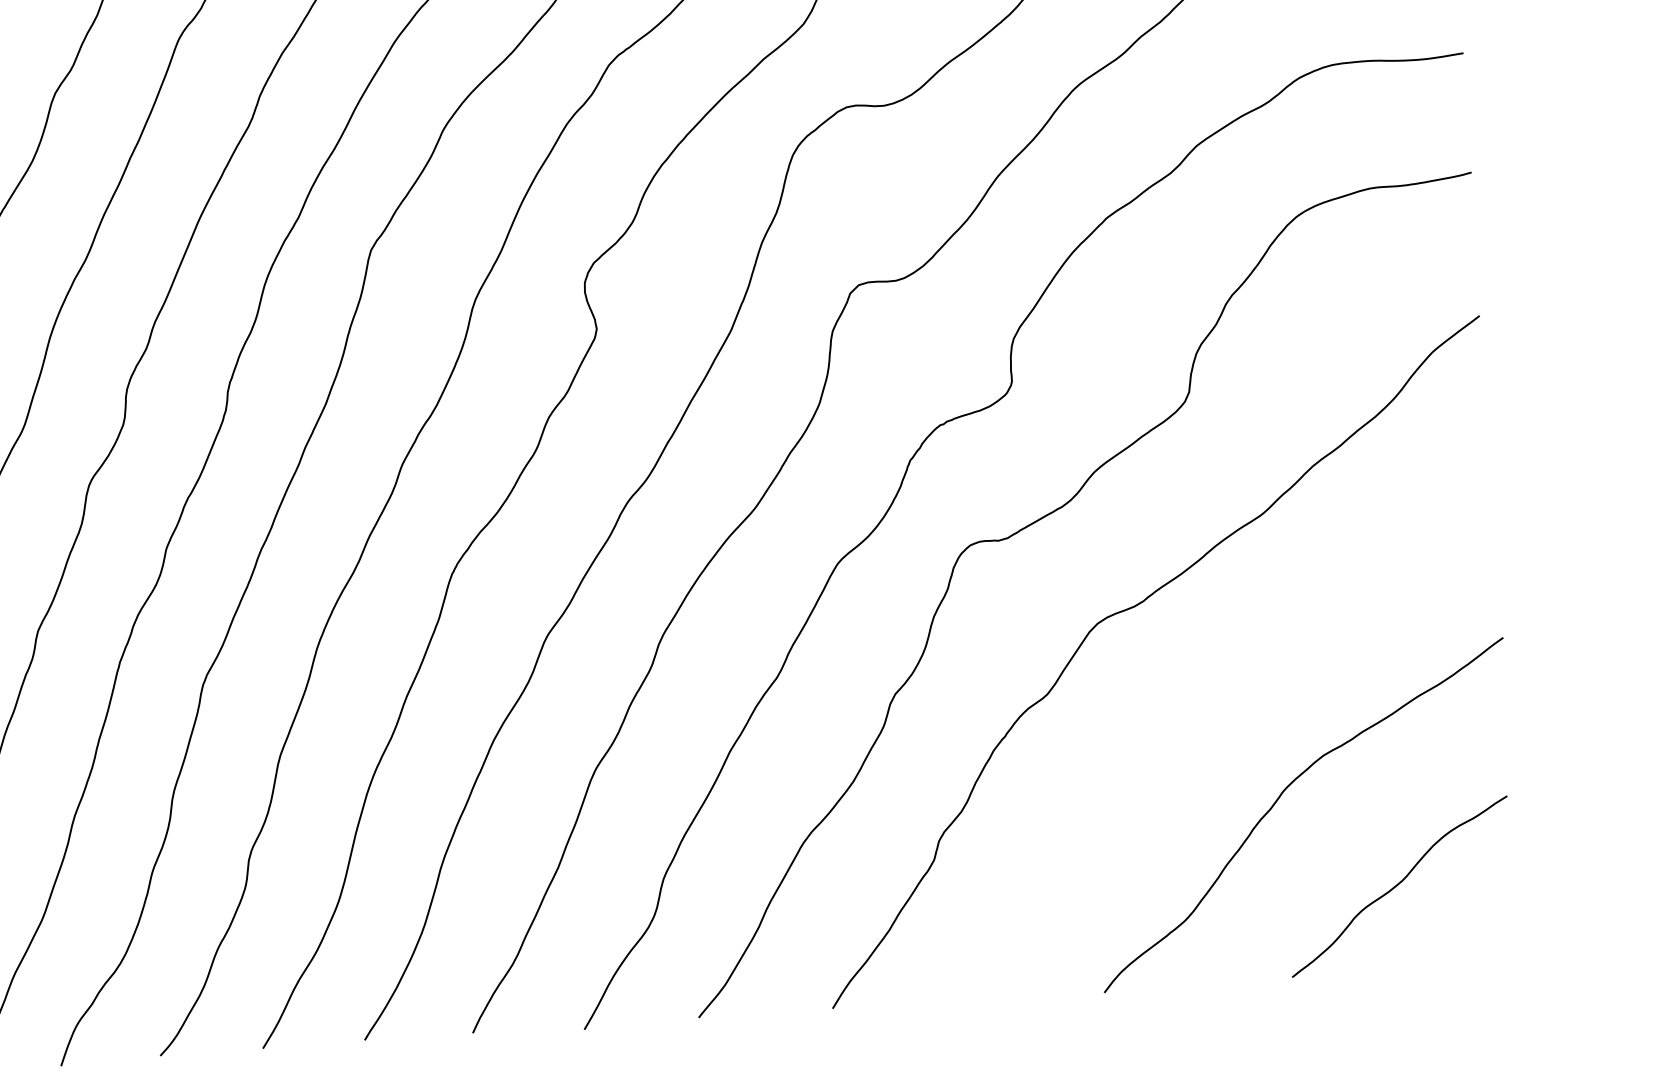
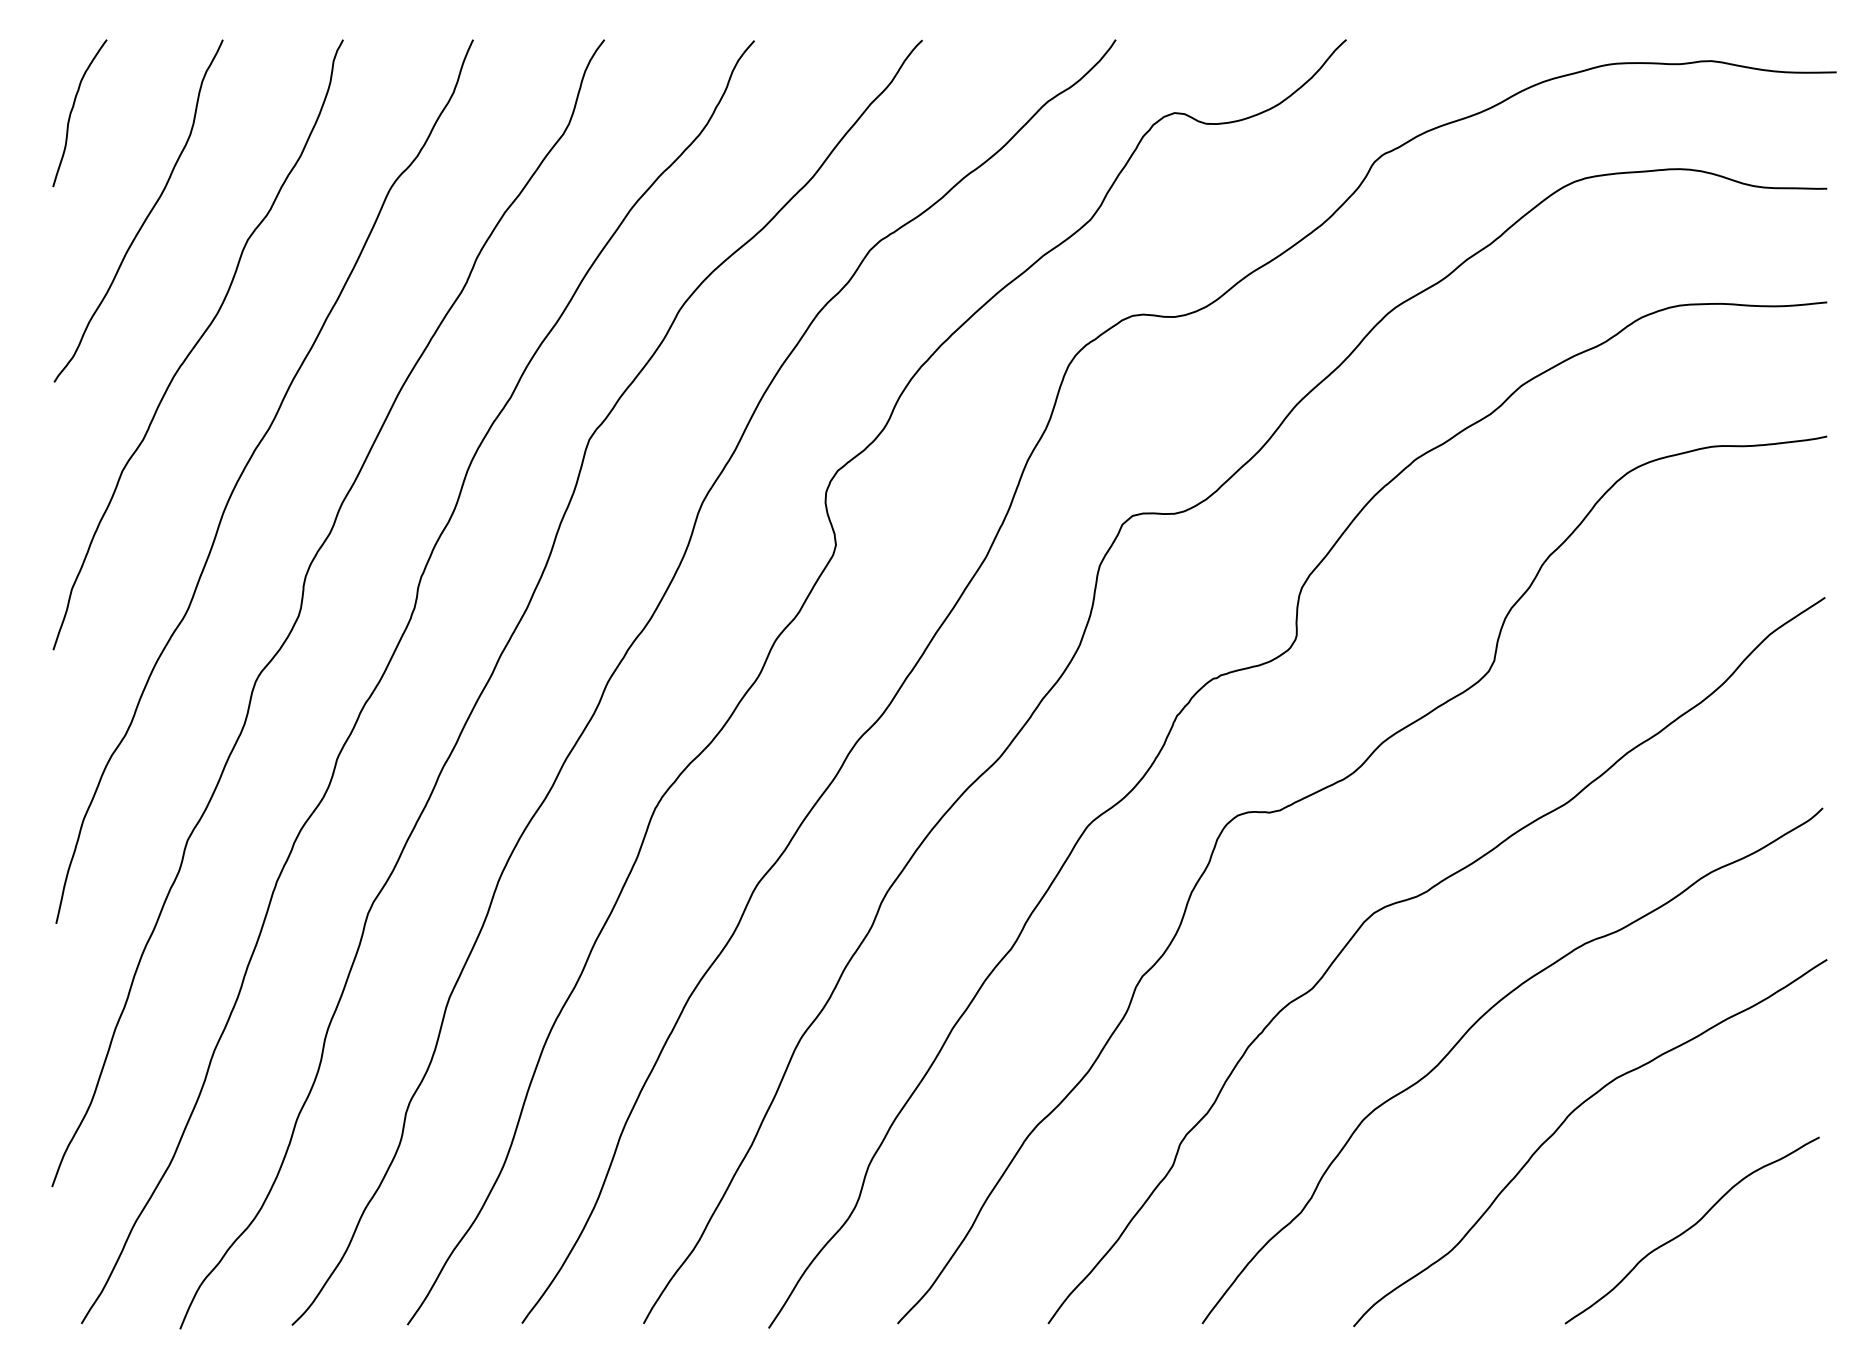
curve: (1192, 718) -> (1473, 1026), added

